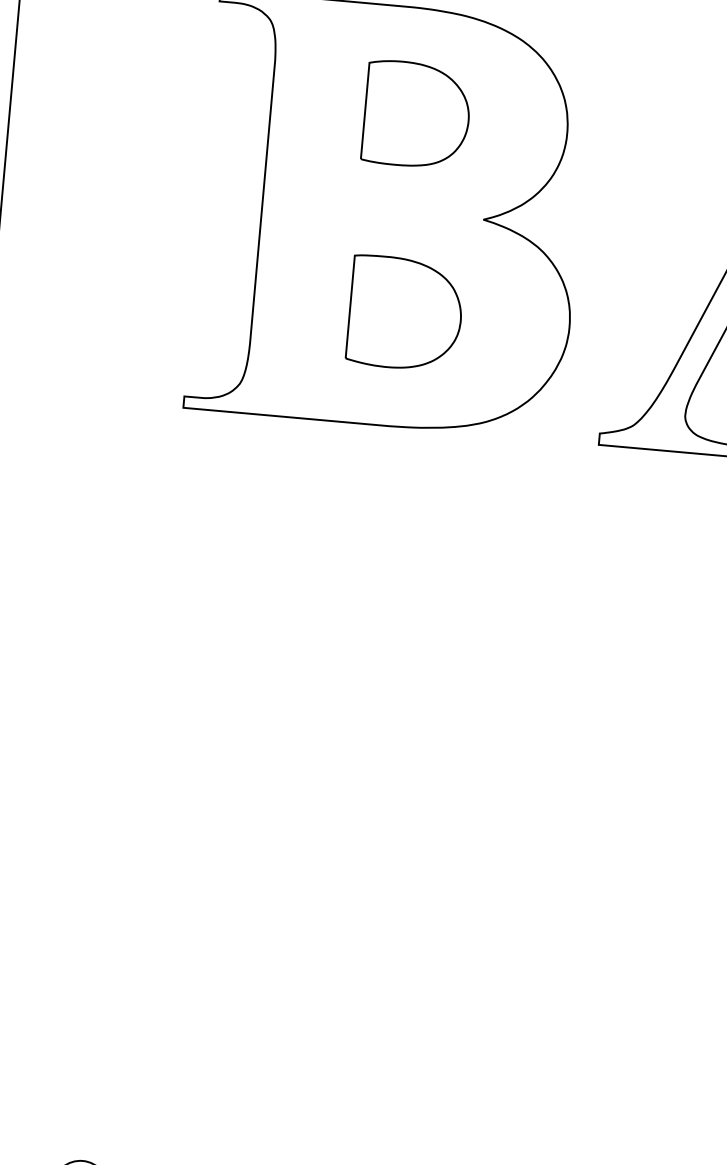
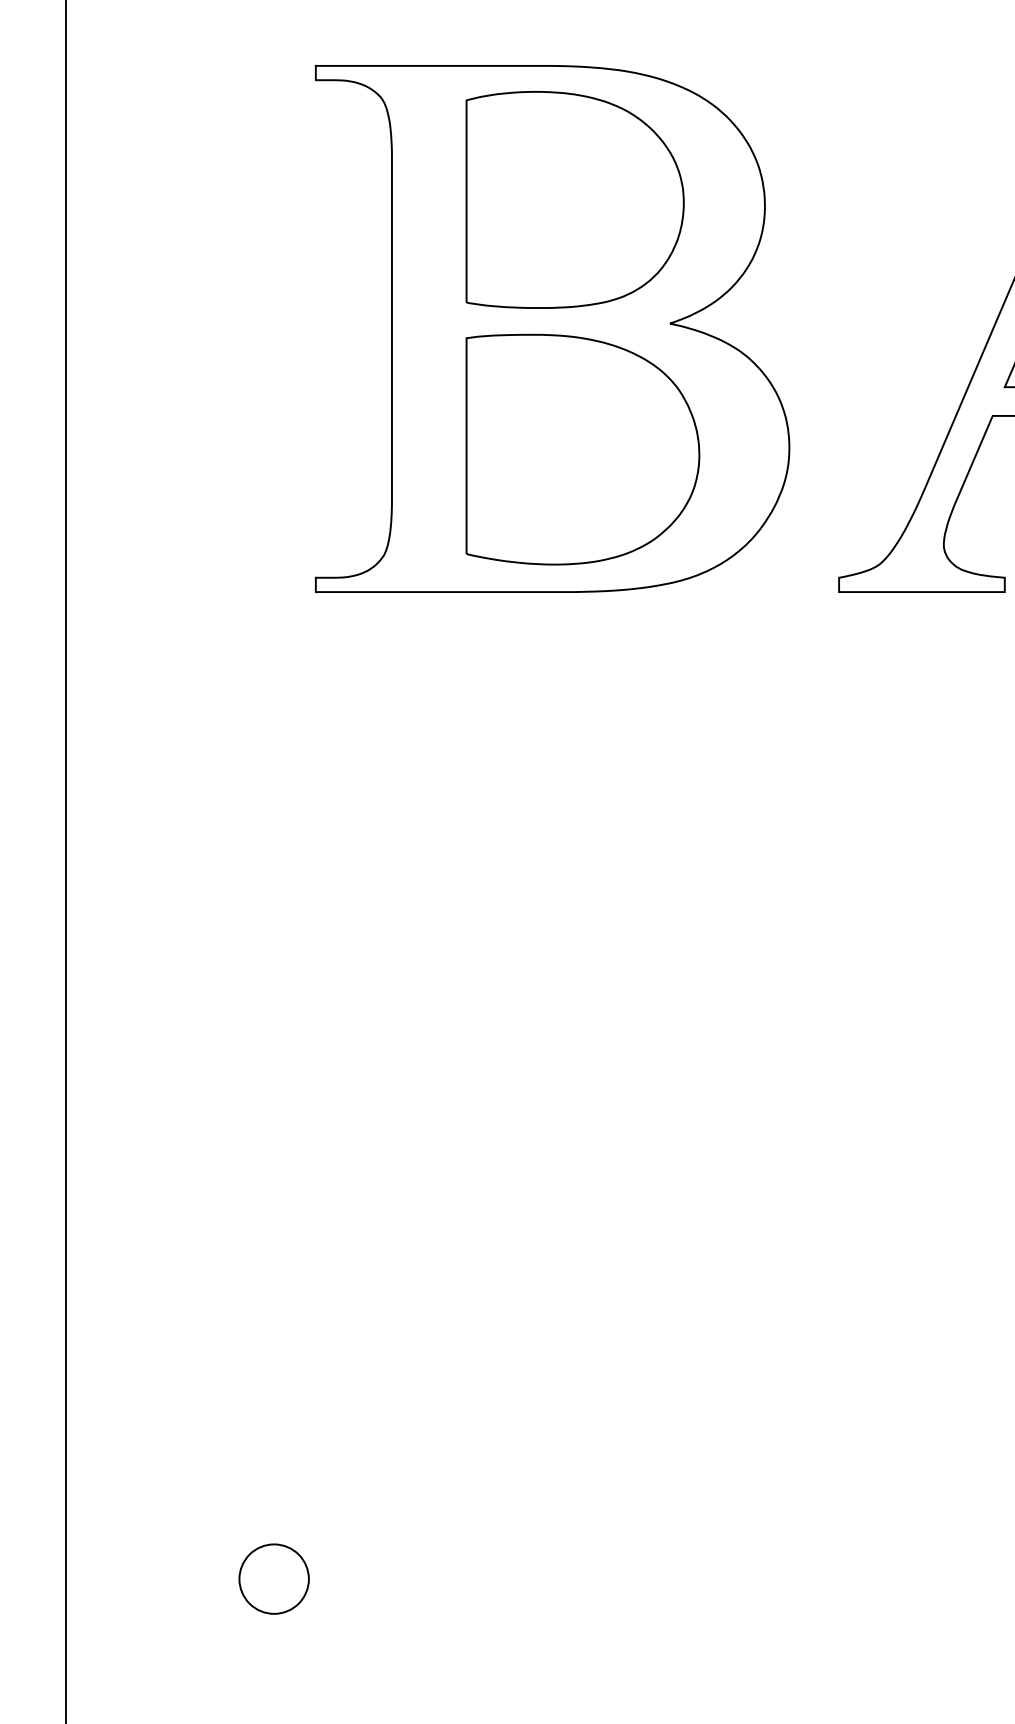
part: (416, 114) -> (574, 199), size x1.67
part: (405, 313) -> (582, 449), size x1.67

